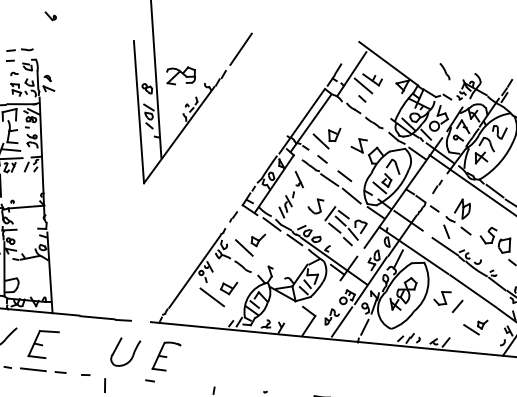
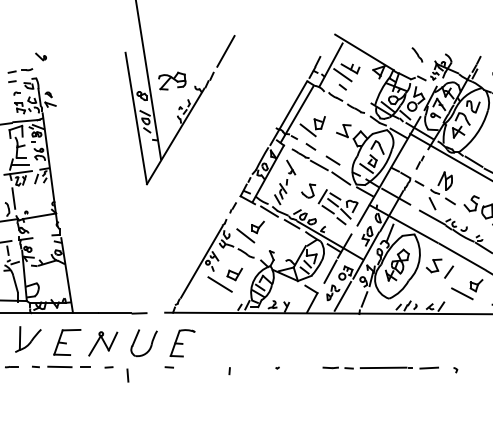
part: (50, 15) -> (40, 56), moved
line: (331, 294) -> (330, 271), added
part: (475, 326) -> (467, 289), size x1.43
part: (82, 348) -> (103, 343), added

